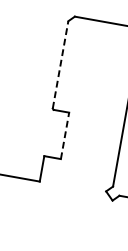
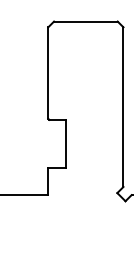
line: (60, 65) -> (48, 73), dashed -> solid
line: (65, 135) -> (65, 143), dashed -> solid

